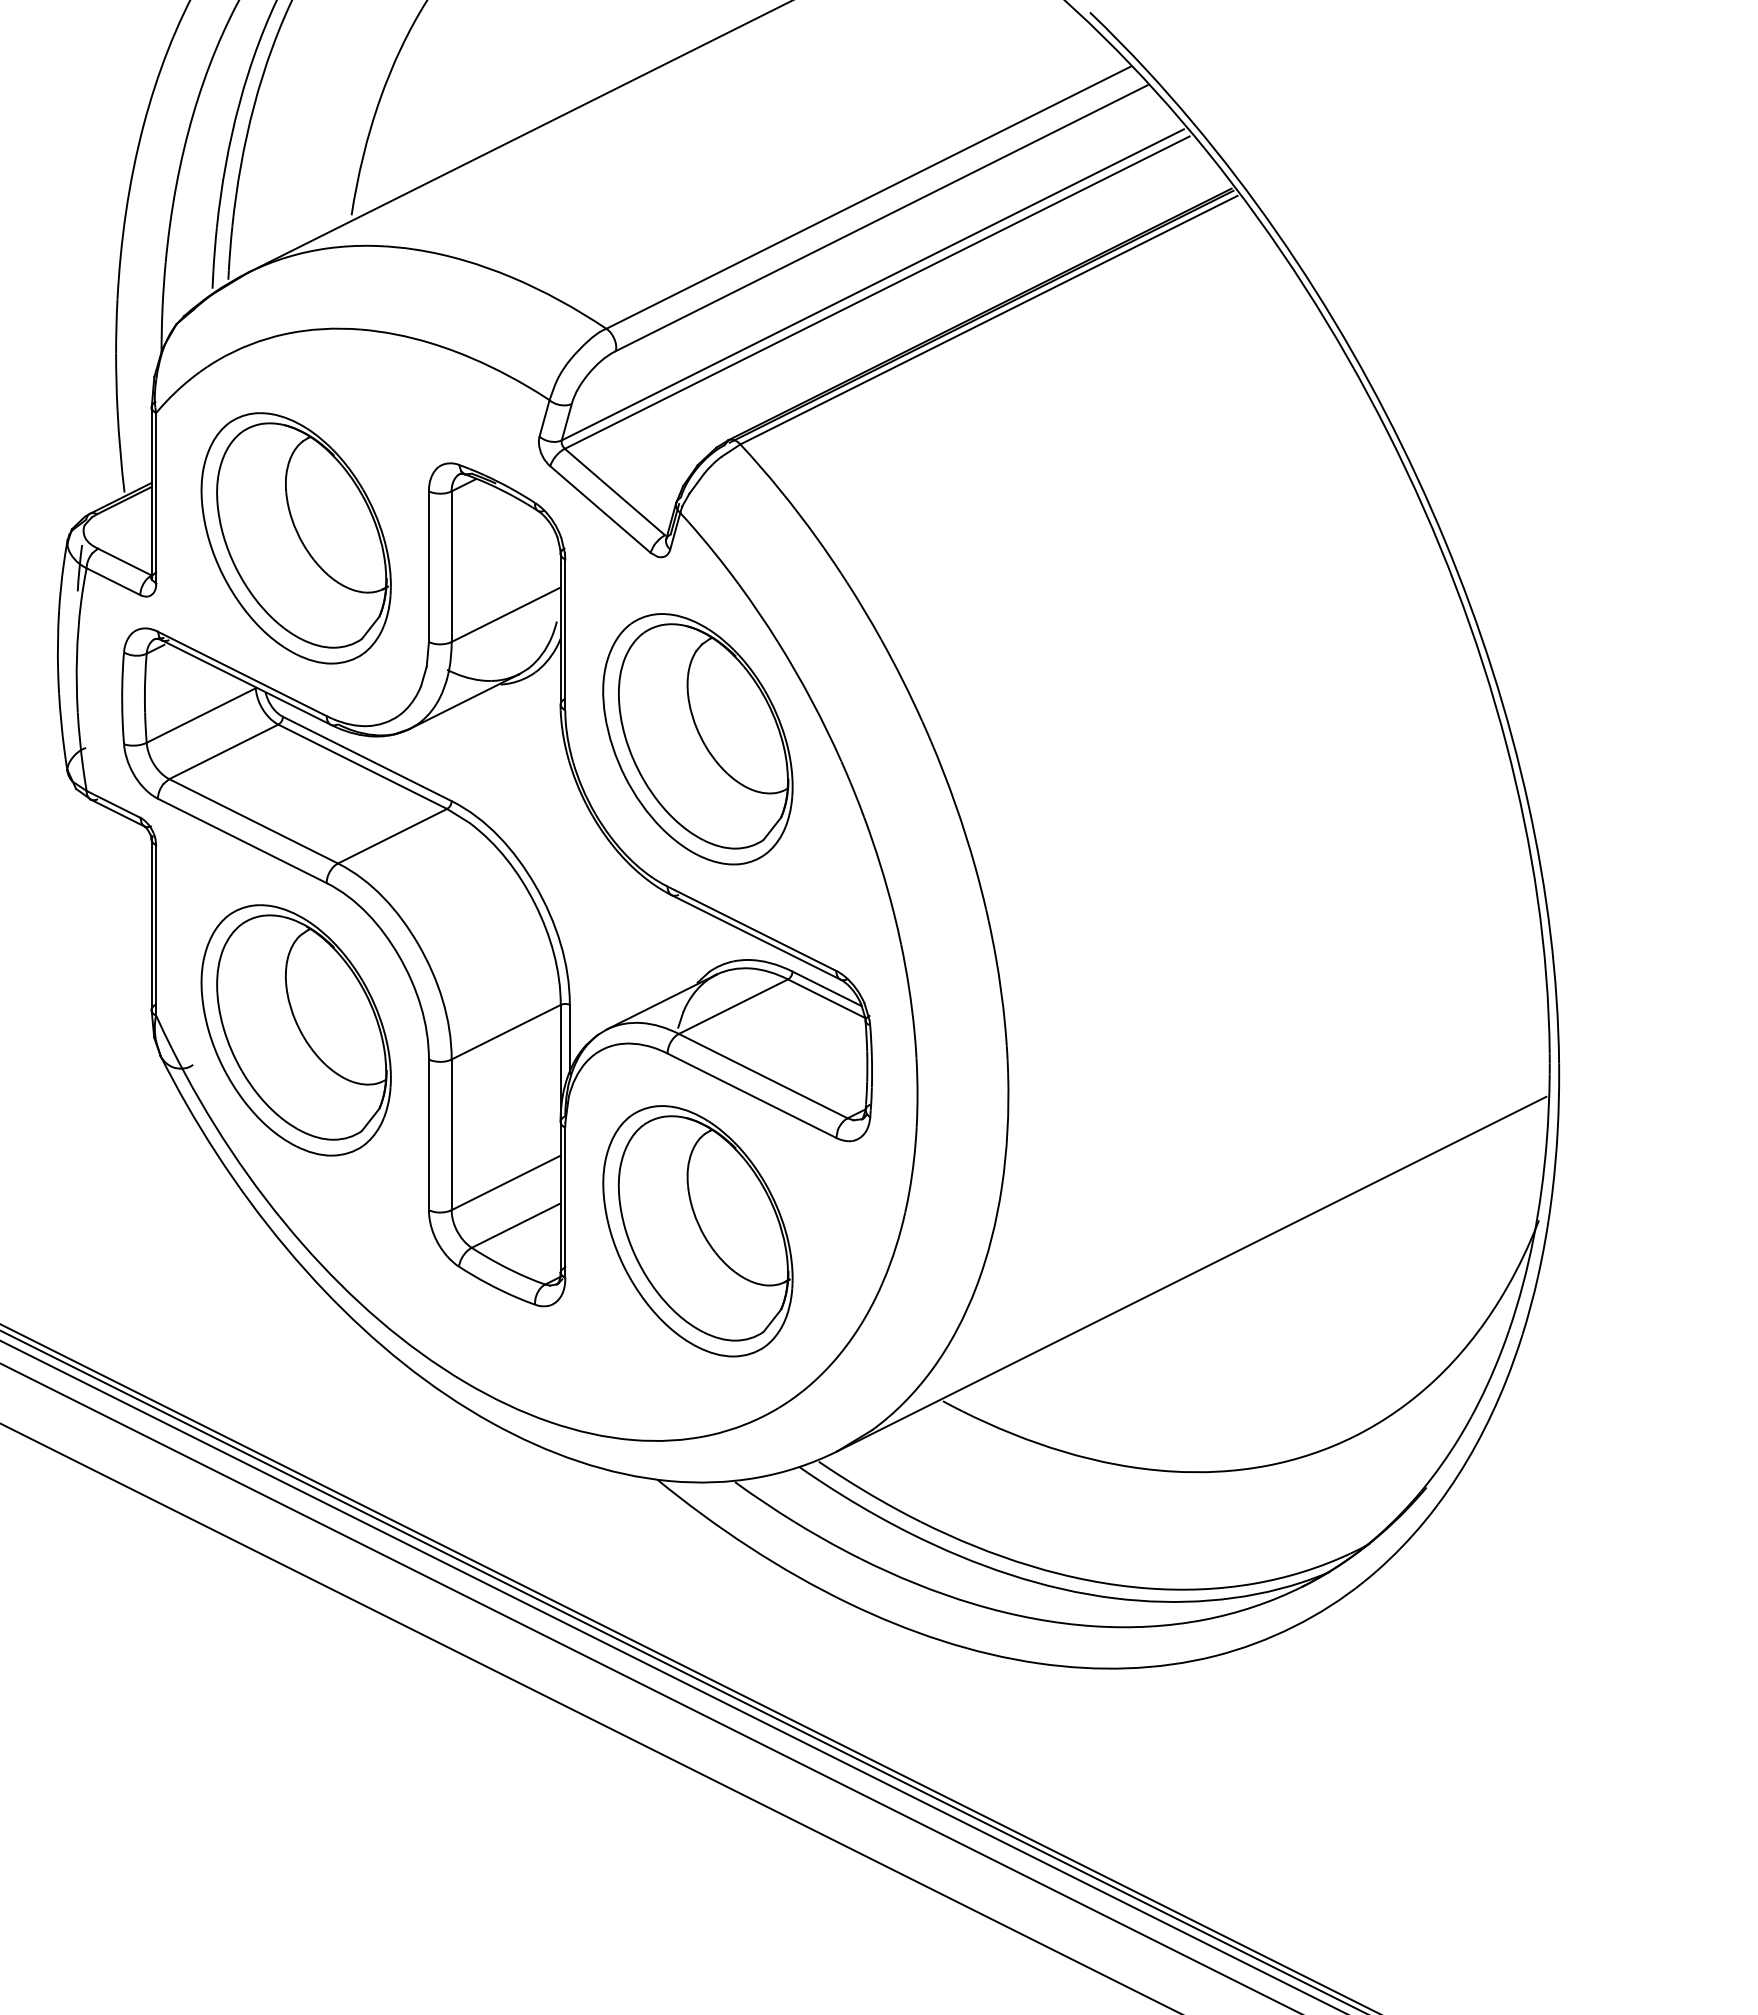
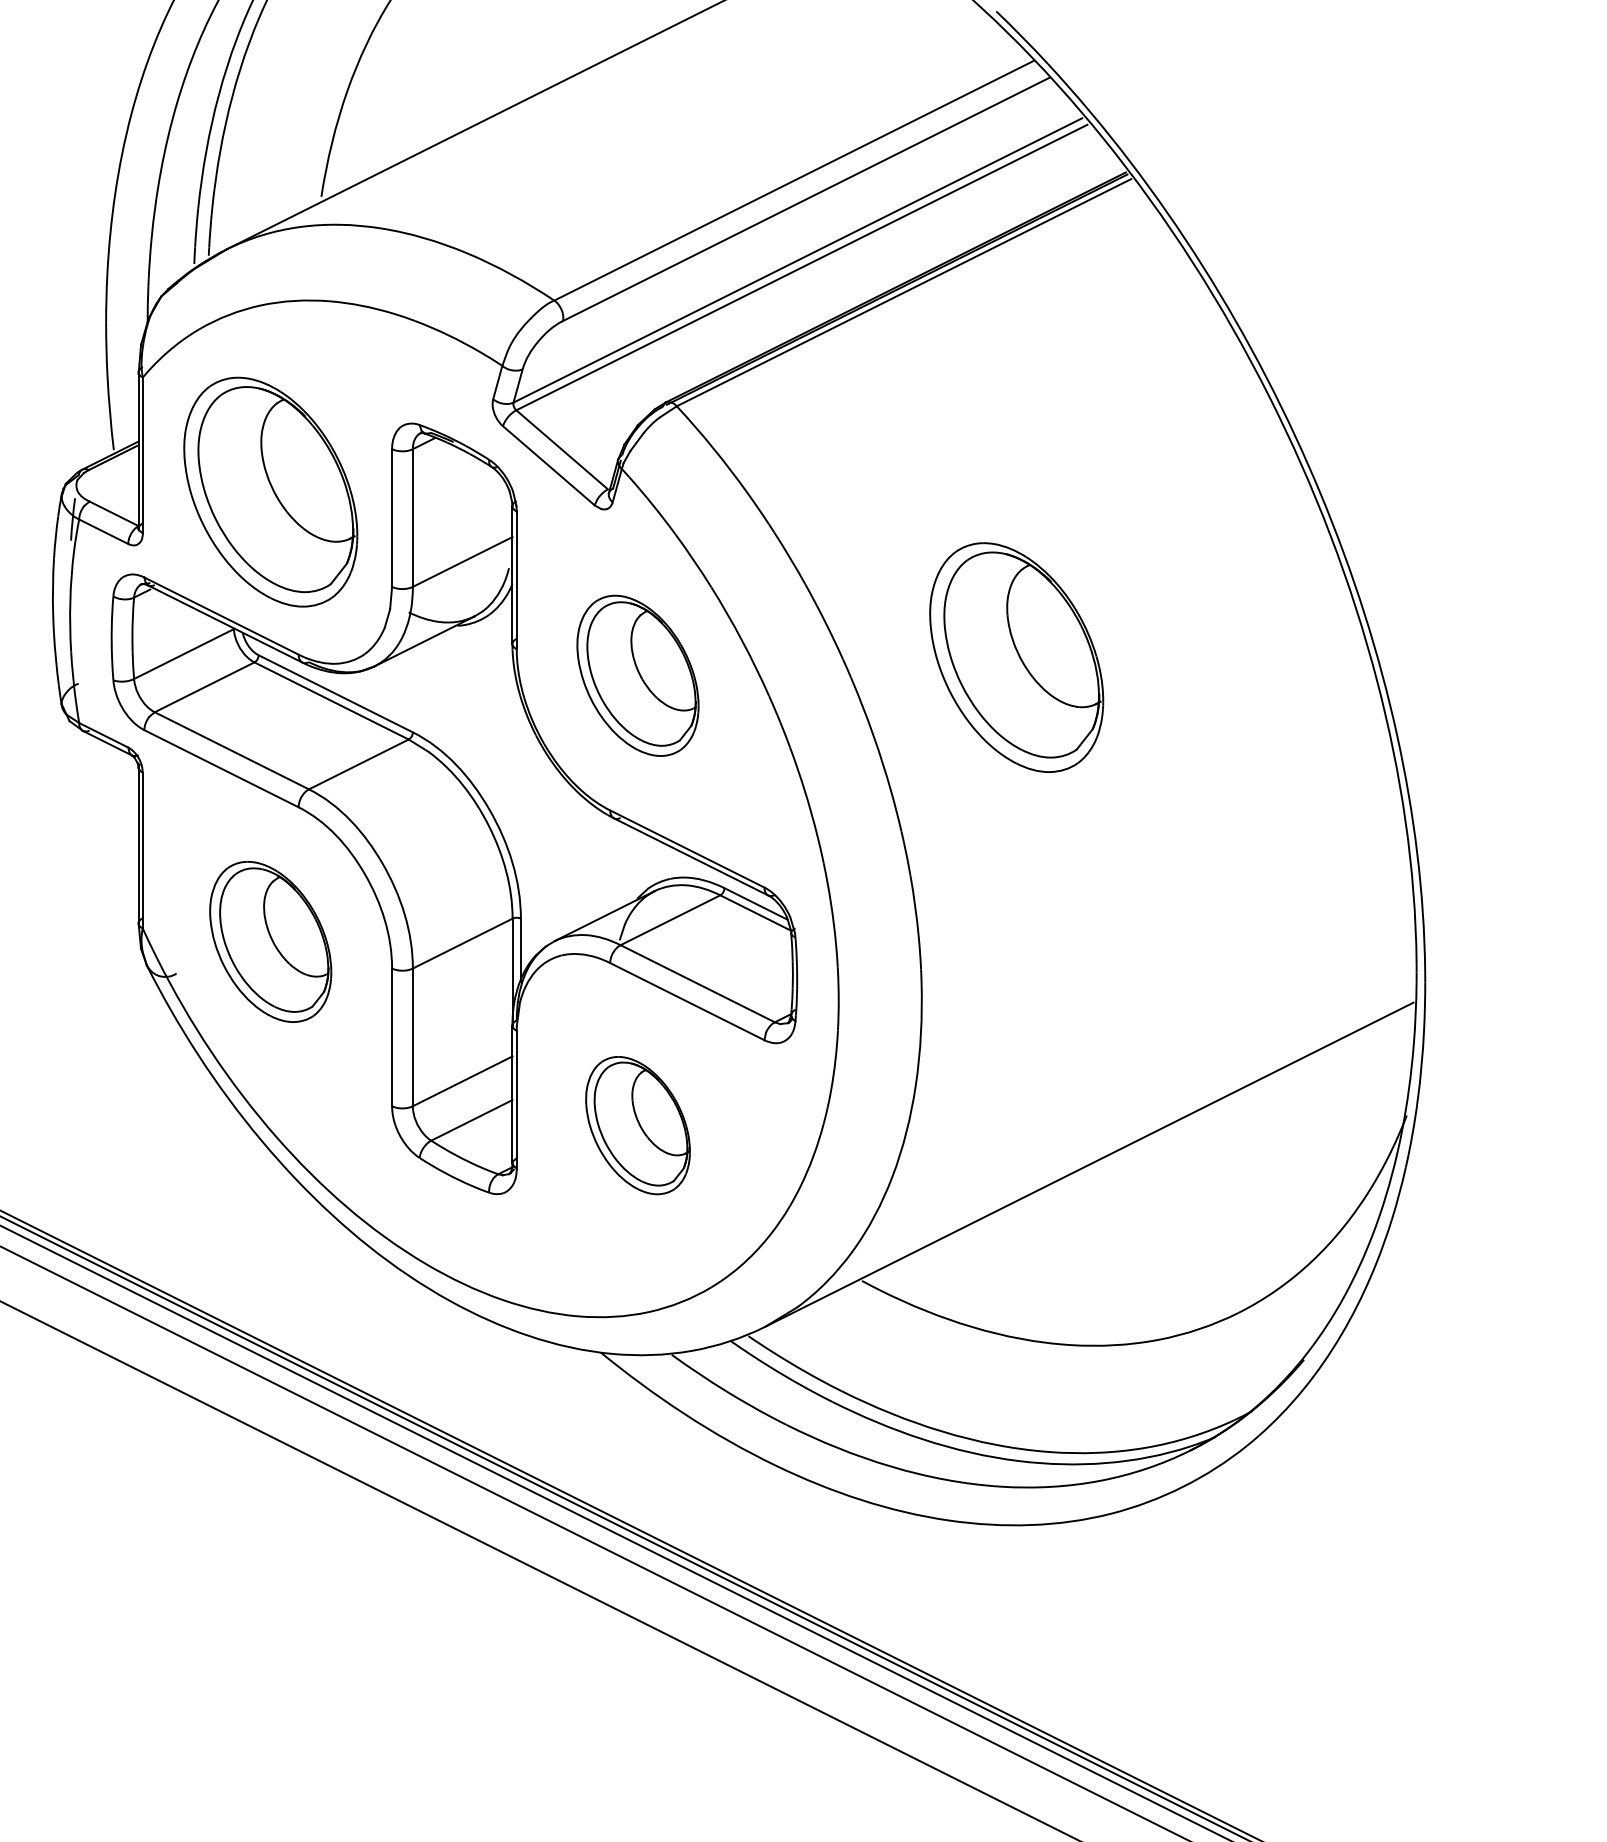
part: (1111, 719) -> (1016, 657), added
part: (697, 739) -> (637, 676), size x0.7
part: (295, 1030) -> (270, 942), size x0.7
part: (697, 1231) -> (637, 1125), size x0.6

